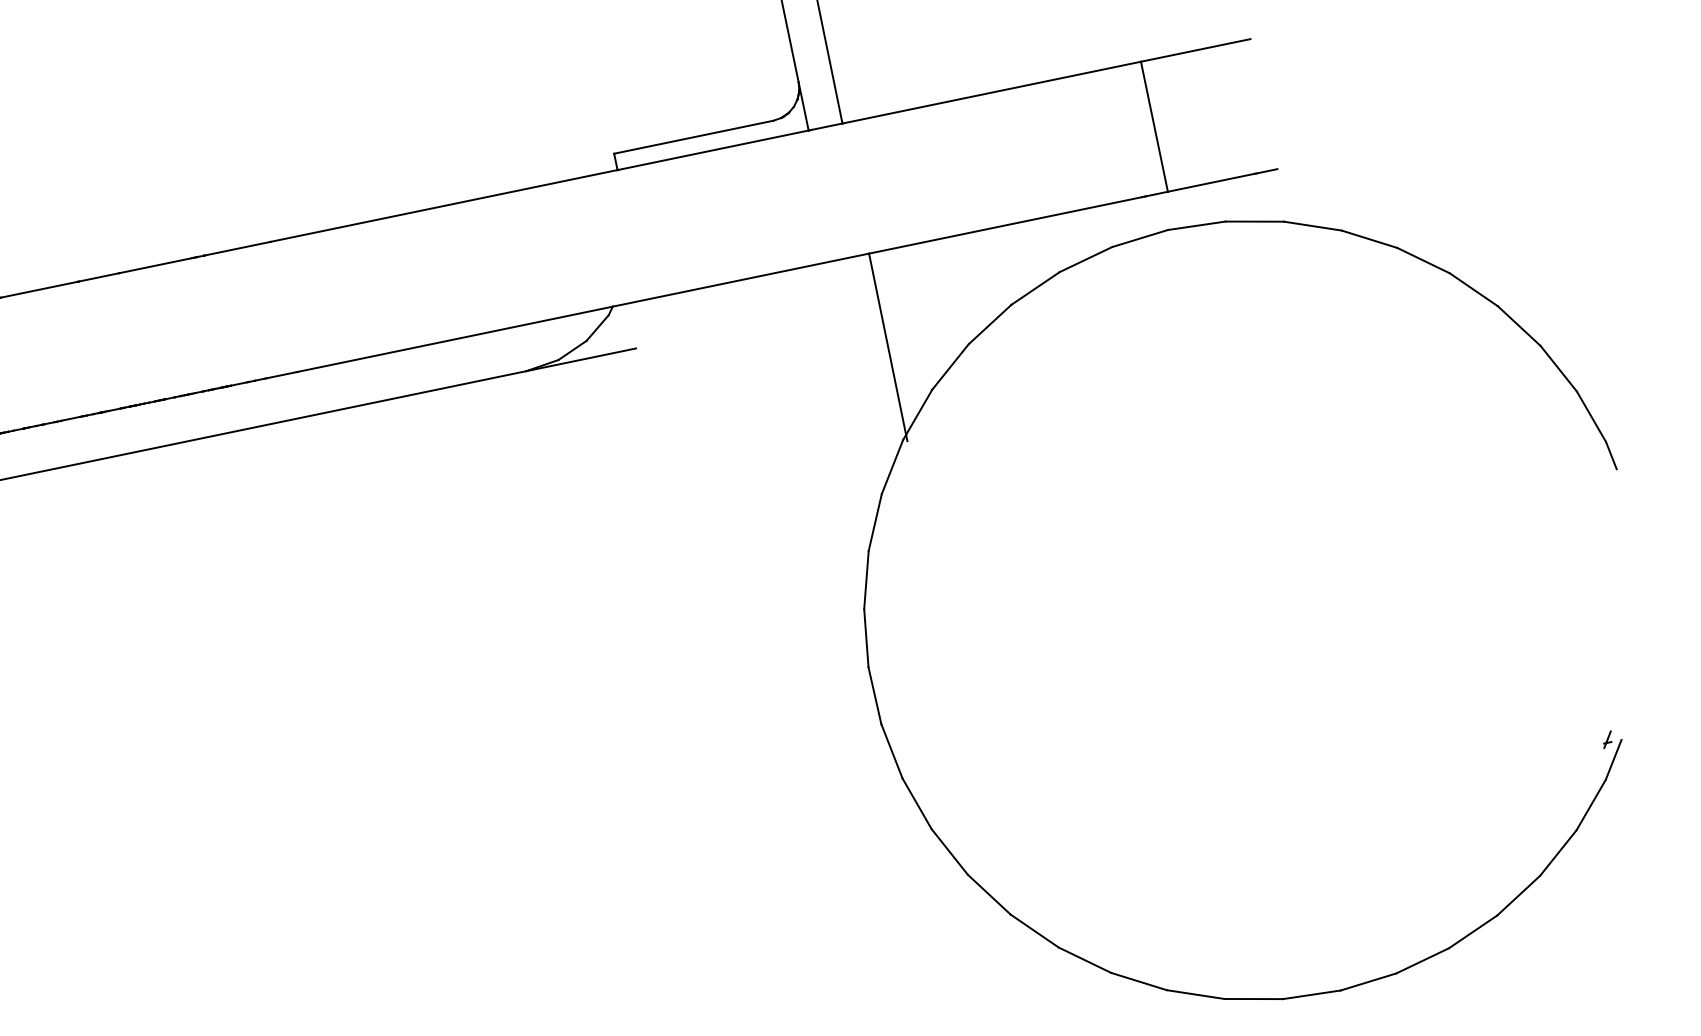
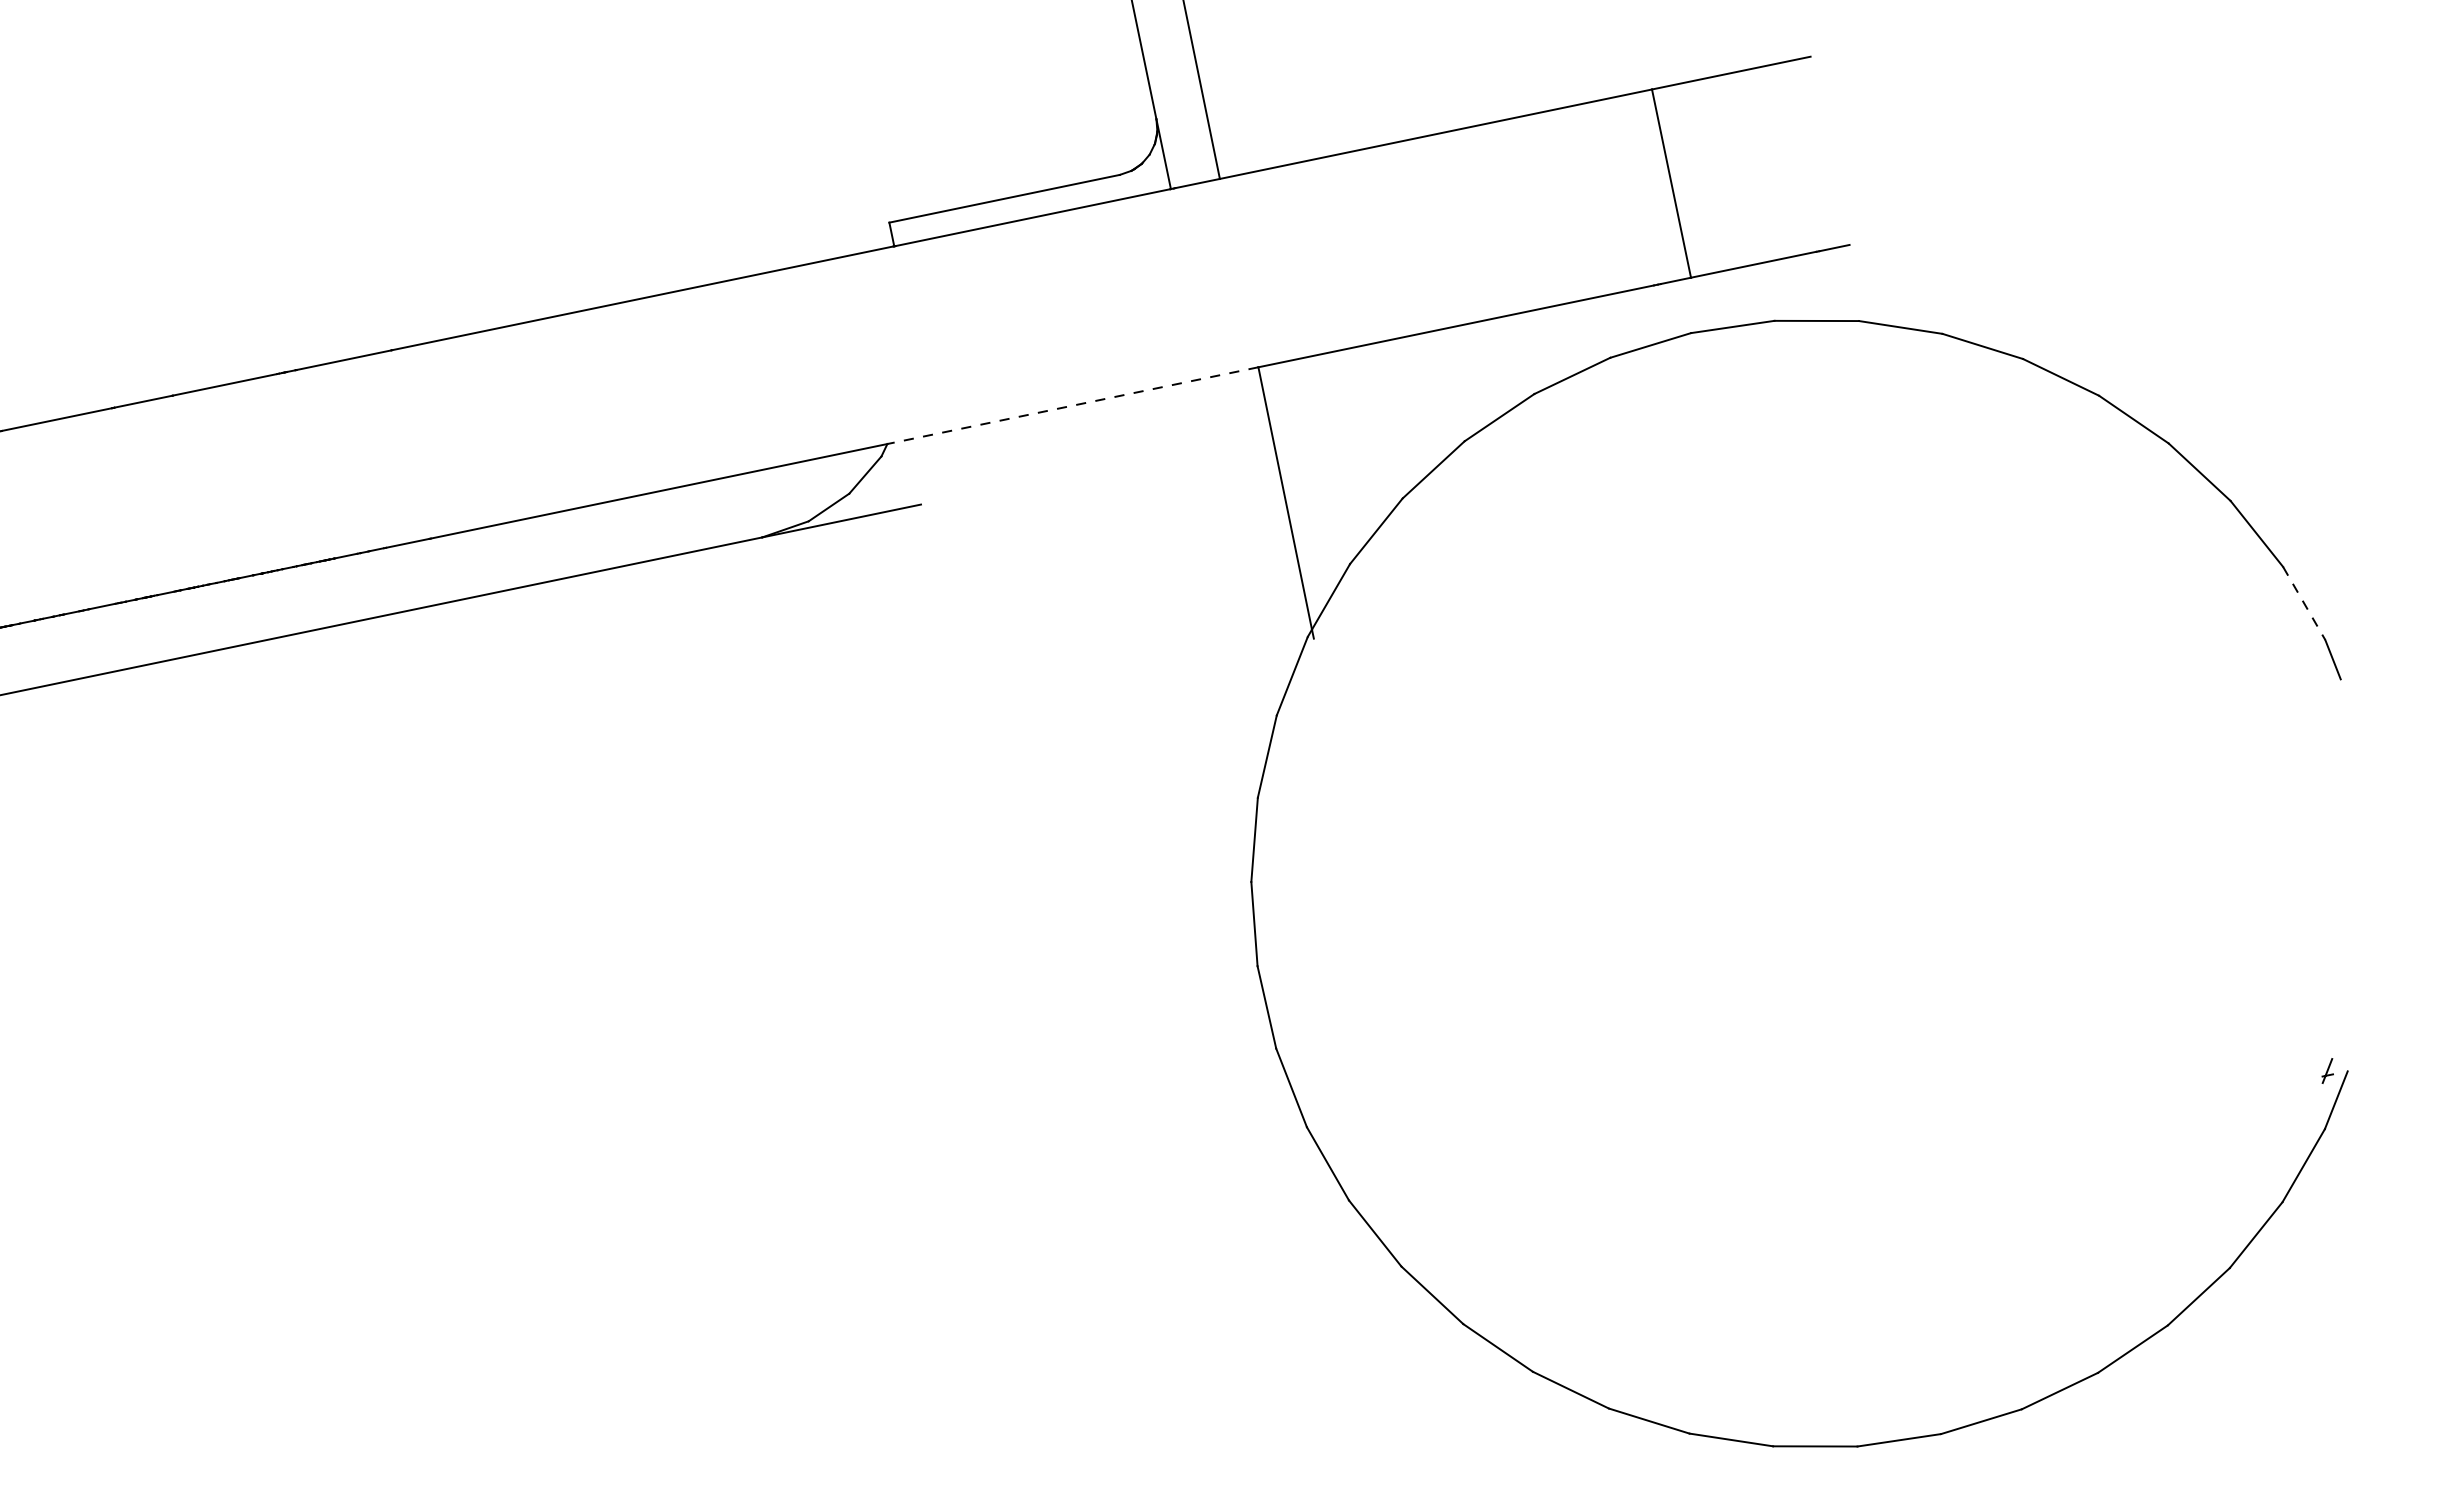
line: (740, 280) -> (1072, 406), solid -> dashed
line: (1591, 417) -> (2304, 604), solid -> dashed

